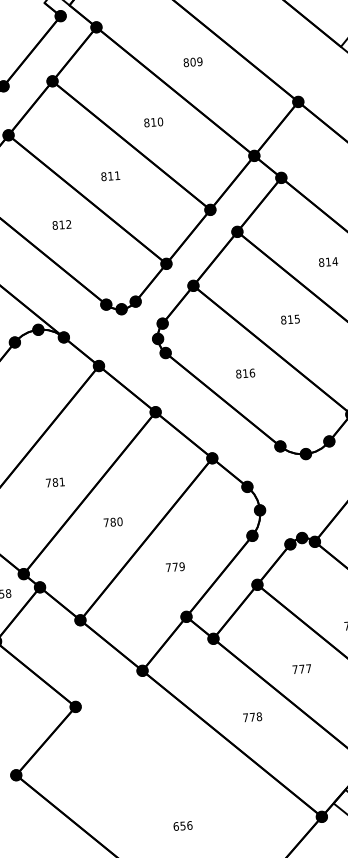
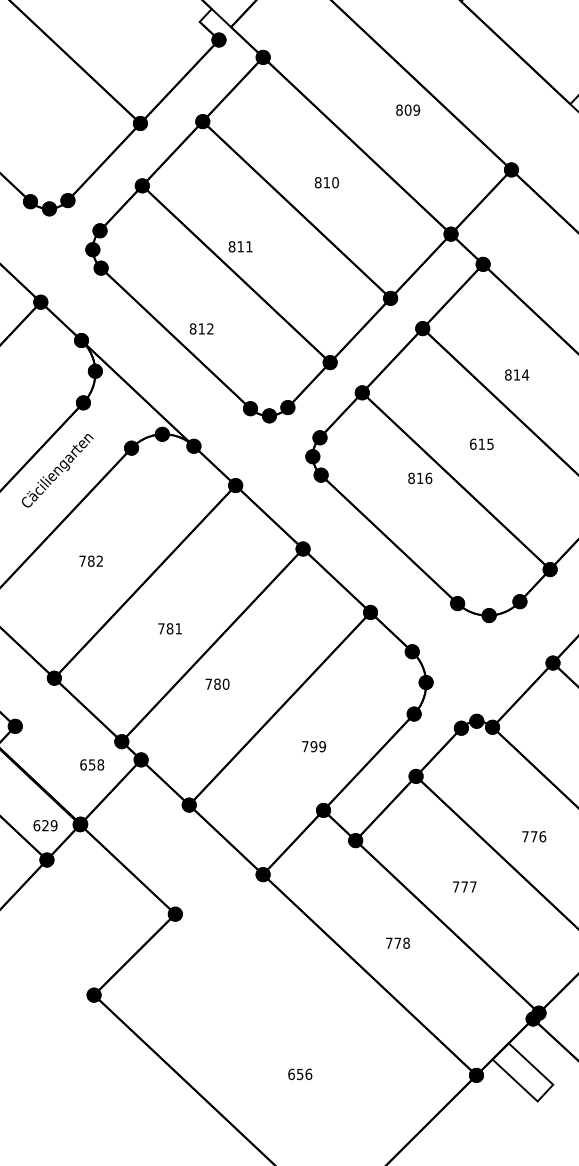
text: (193, 61) -> (408, 109), moved
text: (110, 176) -> (240, 246), moved
text: (61, 224) -> (201, 328), moved
text: (328, 261) -> (517, 374), moved
text: (283, 319) -> (473, 443), 815 -> 615
text: (245, 373) -> (420, 478), moved
text: (113, 521) -> (217, 683), moved
text: (174, 567) -> (313, 746), 779 -> 799

